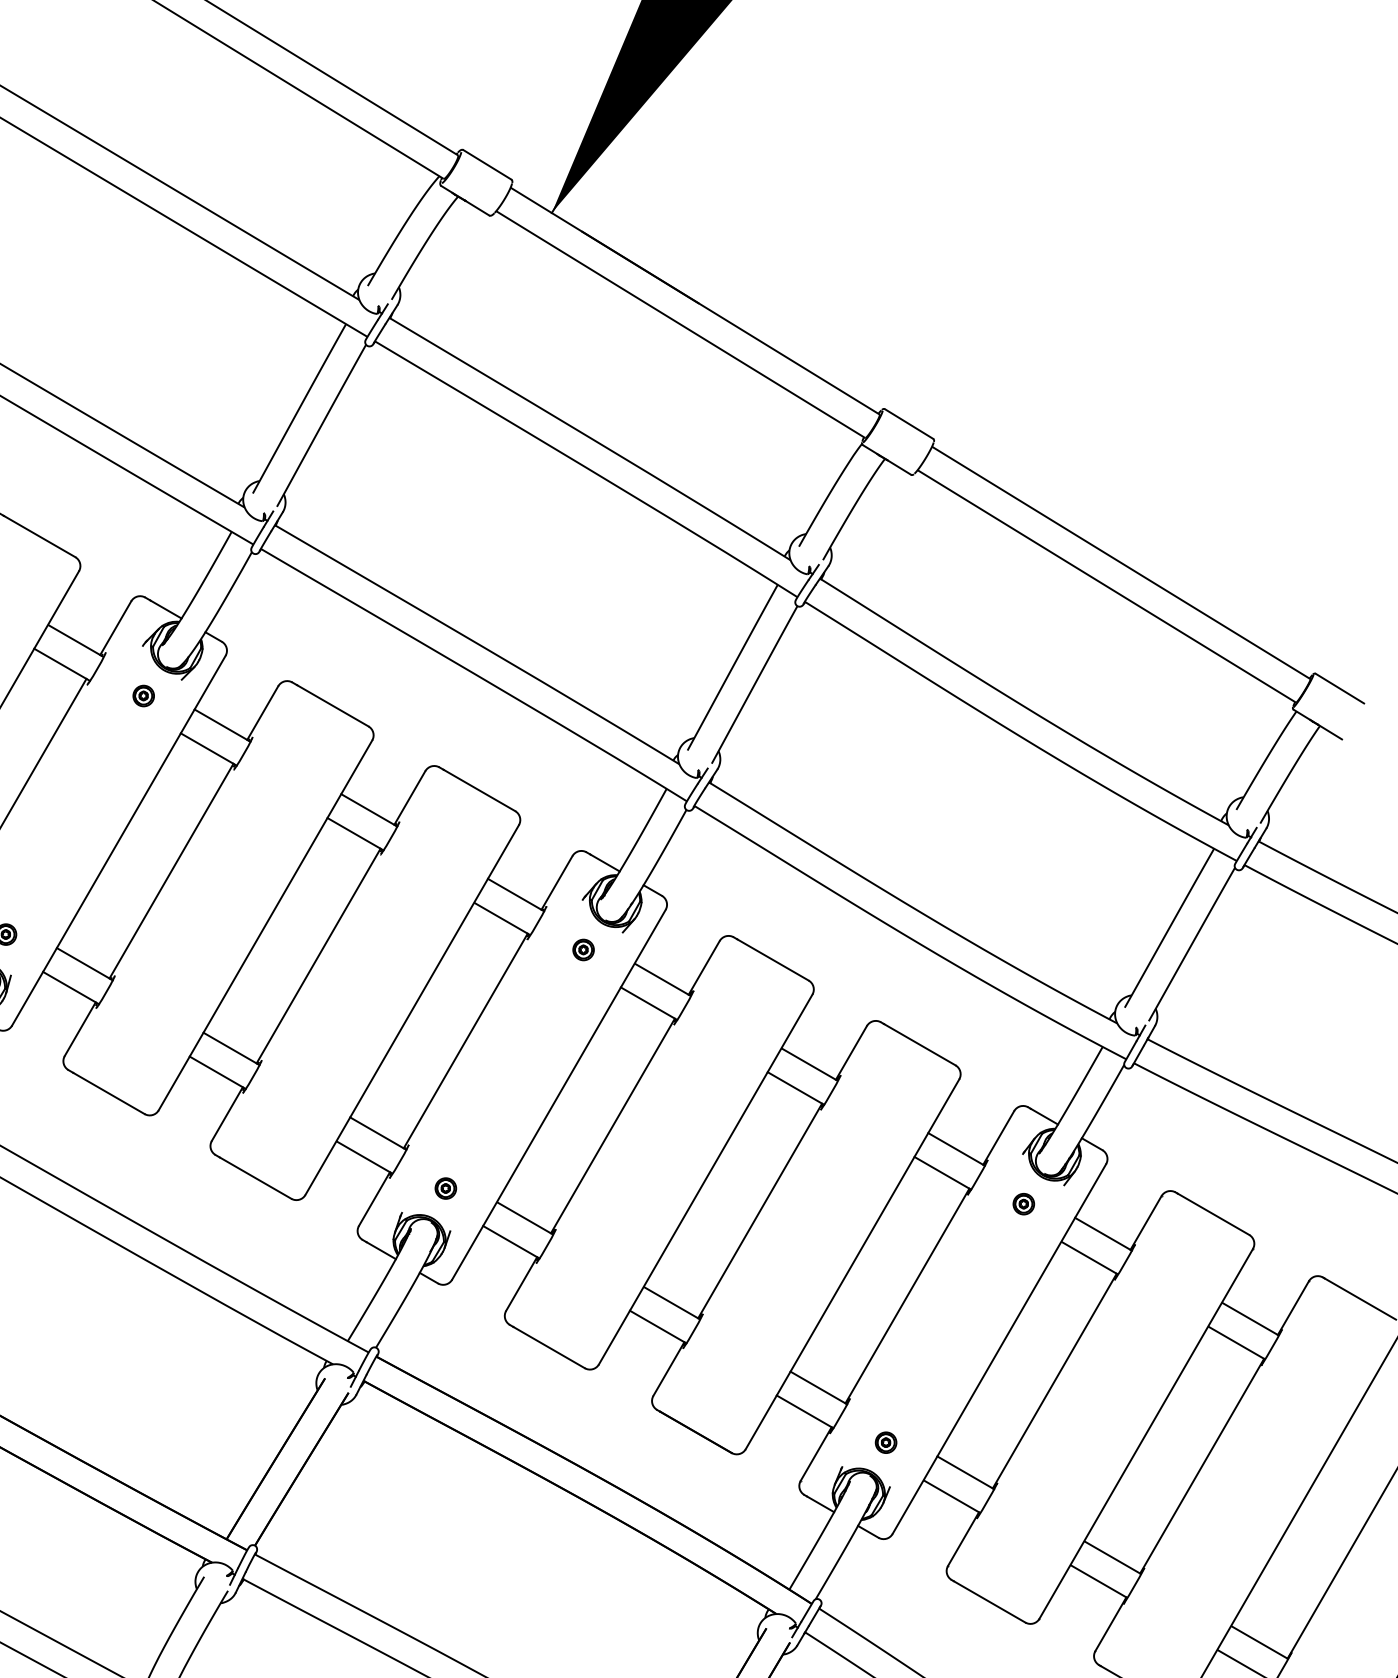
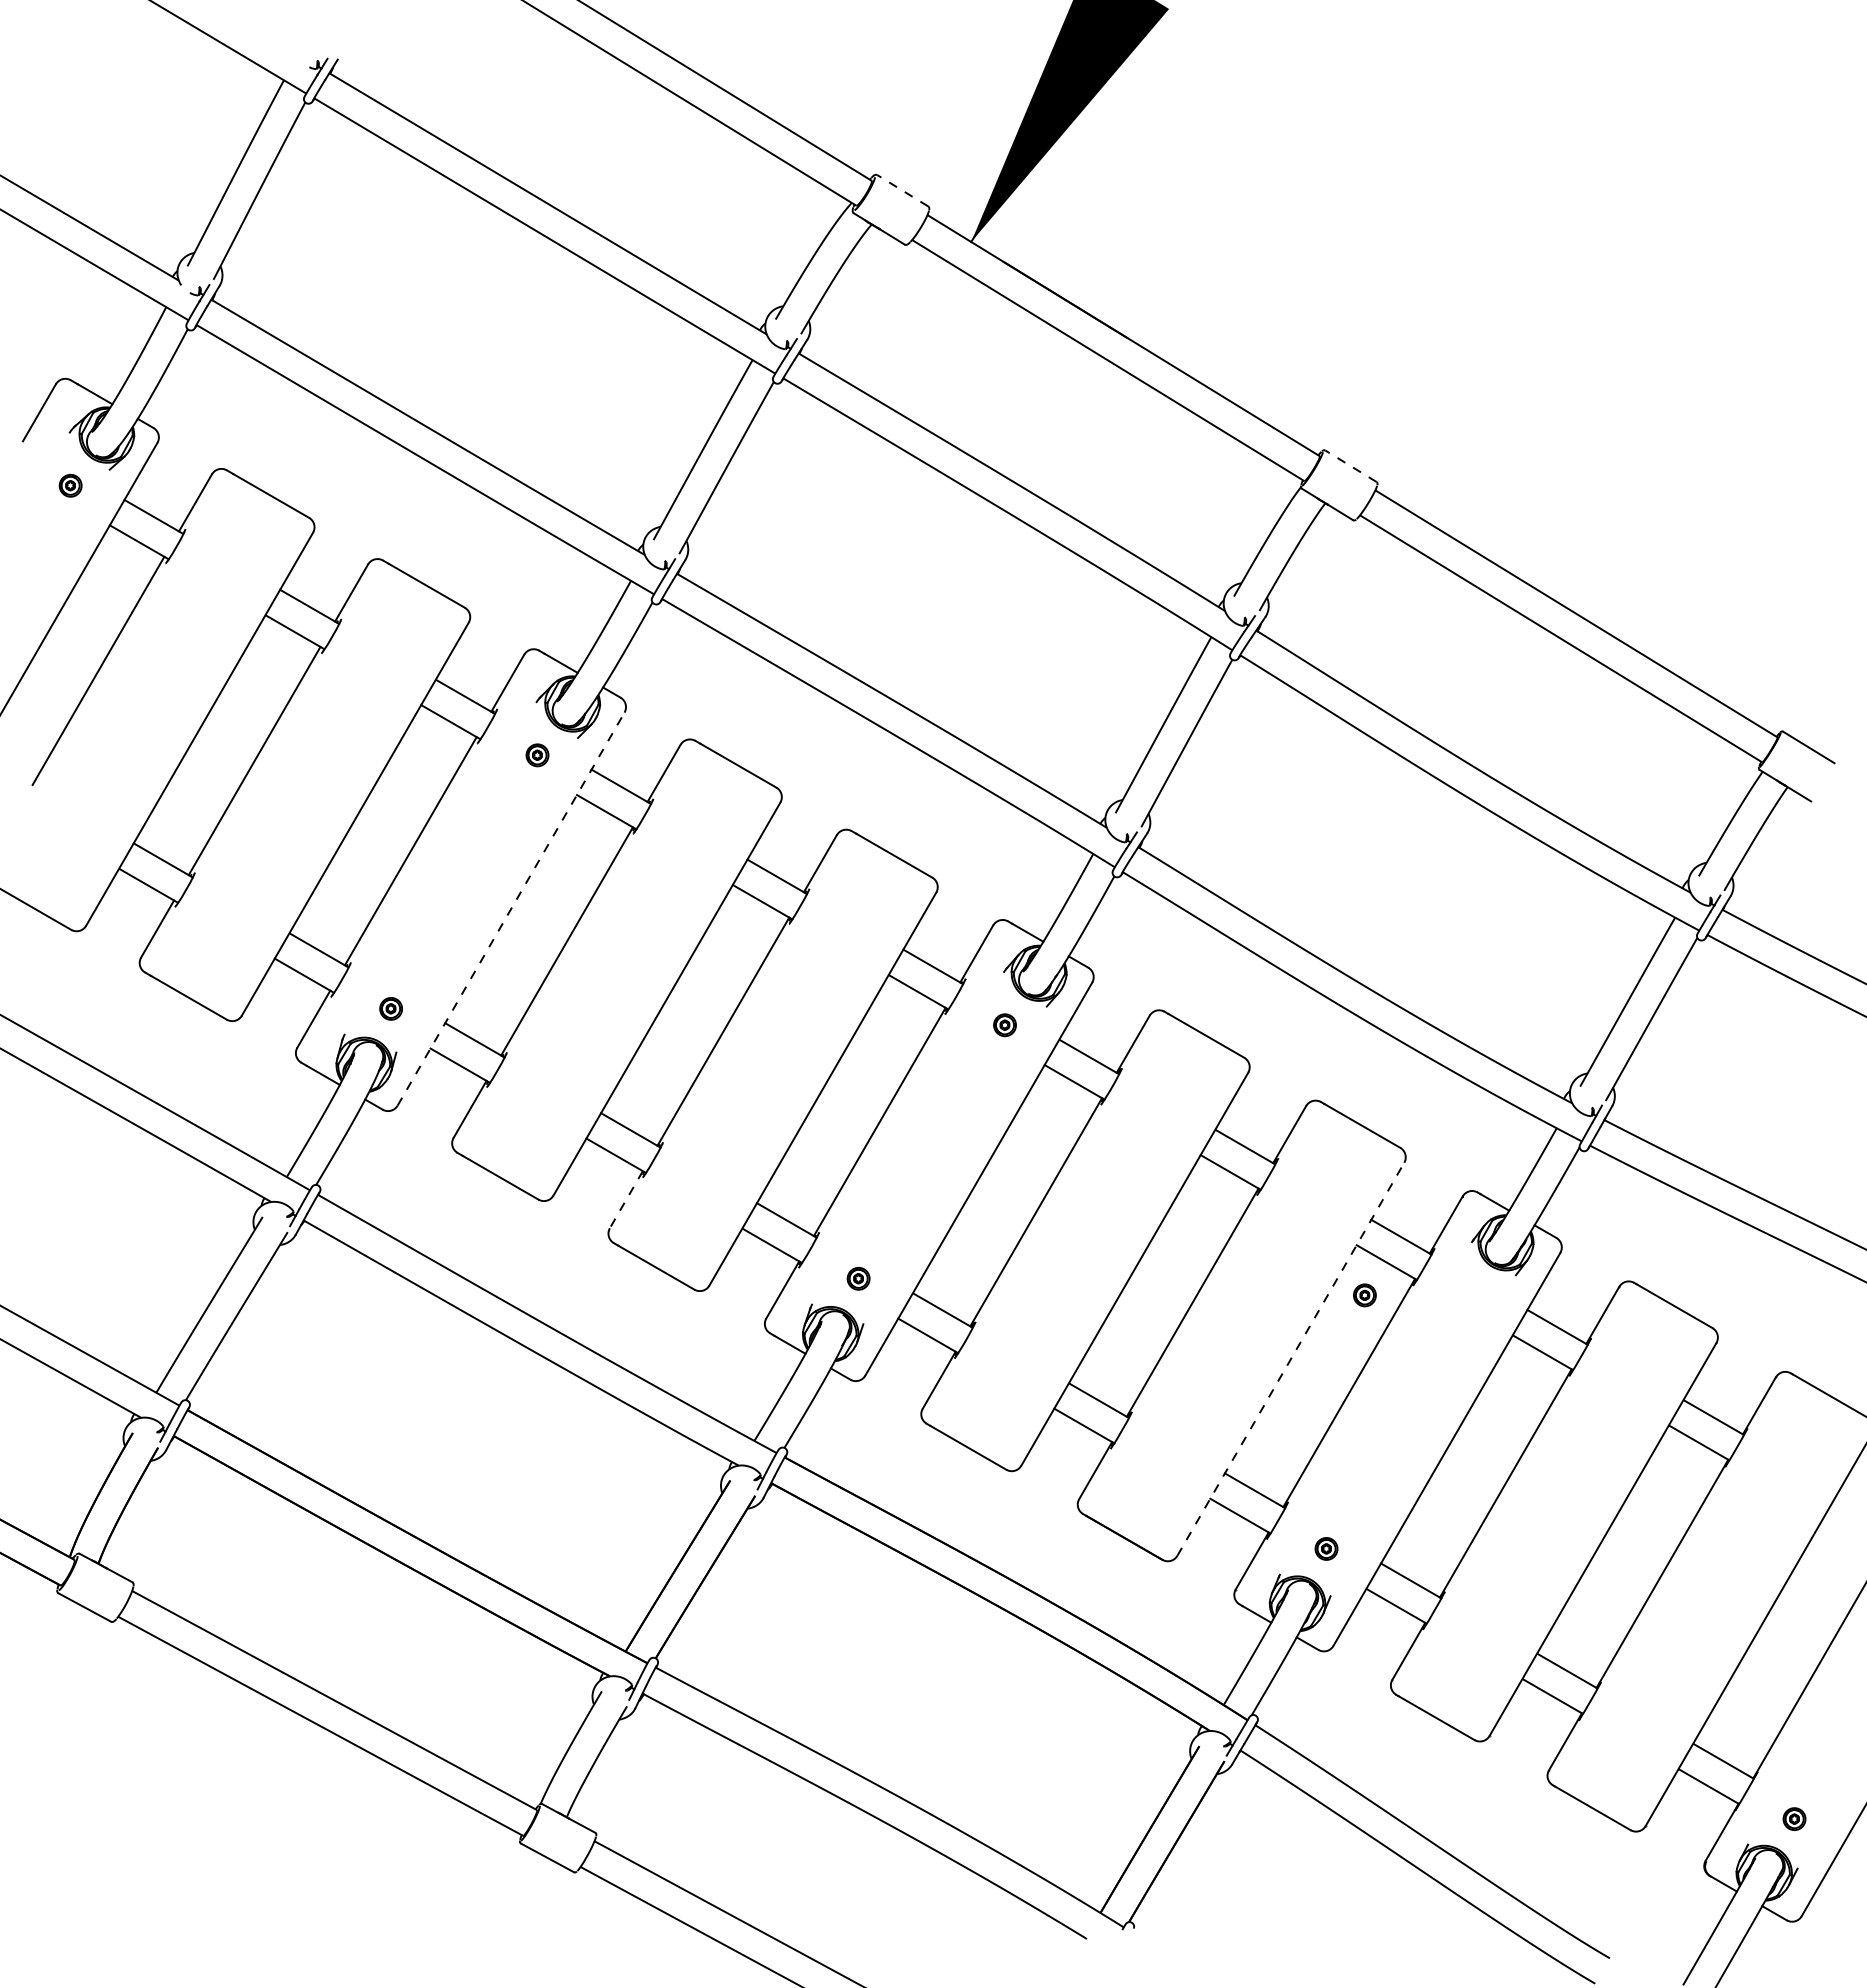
line: (487, 164) -> (902, 190), solid -> dashed
line: (908, 423) -> (1350, 465), solid -> dashed
line: (119, 841) -> (511, 909), solid -> dashed
line: (227, 1113) -> (626, 1199), solid -> dashed
part: (1023, 1204) -> (1364, 1295), moved
line: (852, 1264) -> (1290, 1359), solid -> dashed

